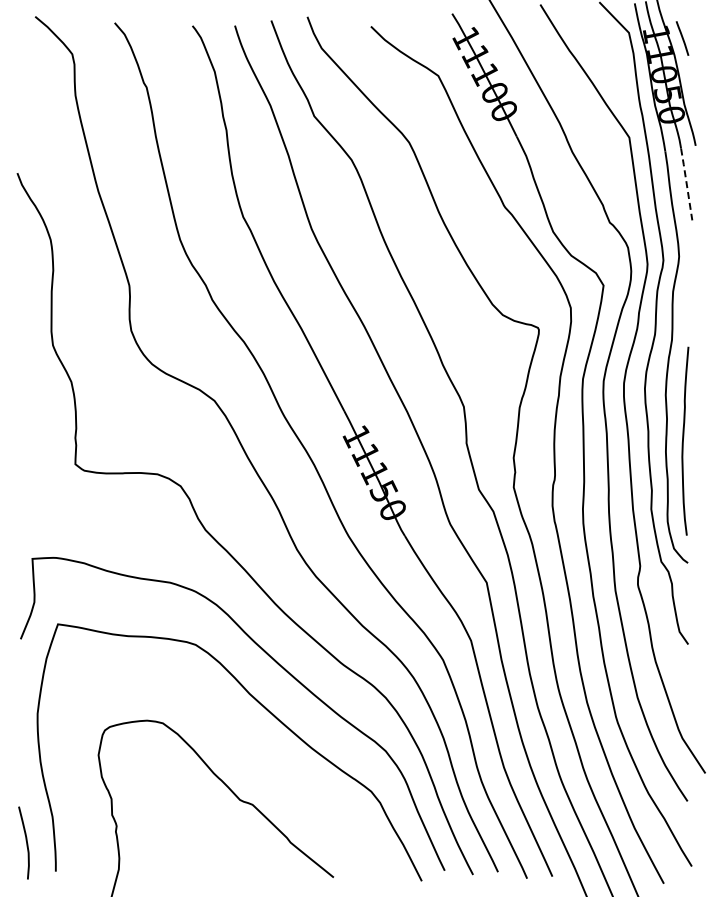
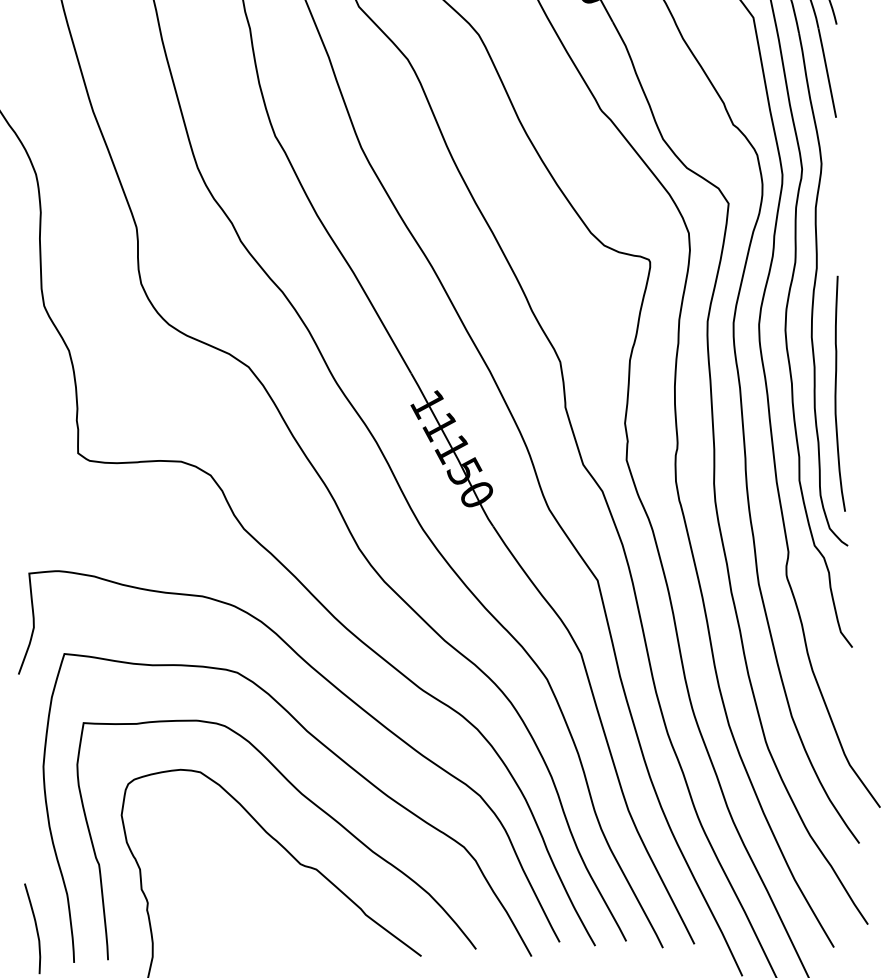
line: (686, 183) -> (827, 72), dashed -> solid
curve: (244, 746) -> (303, 797), added

